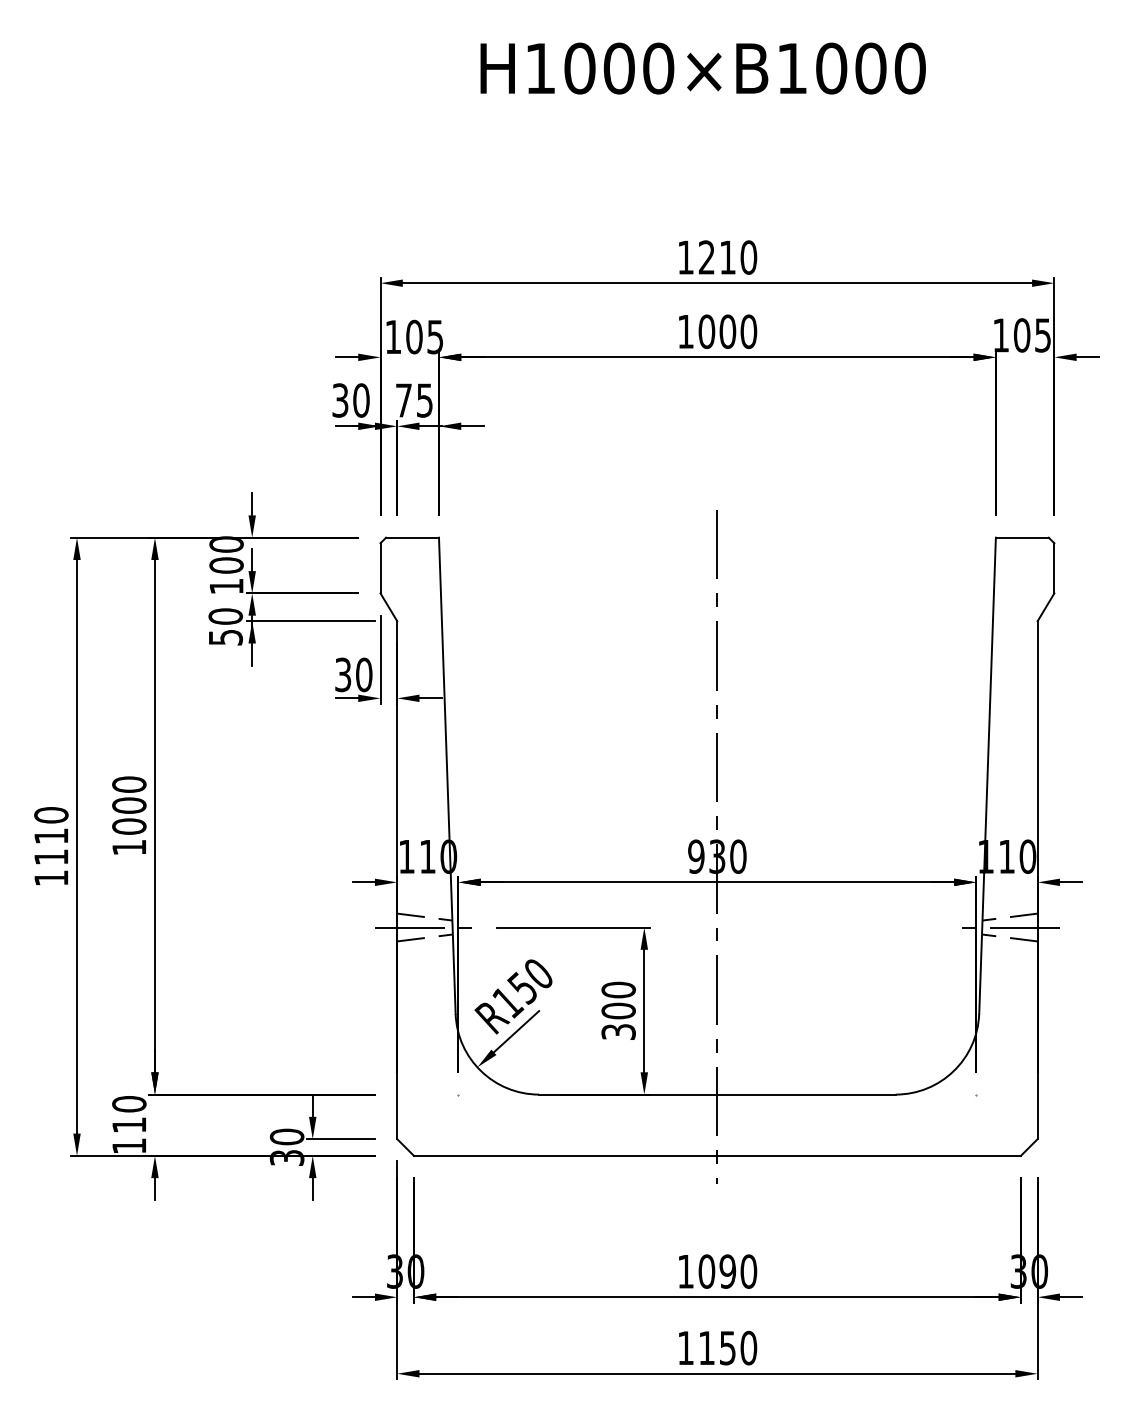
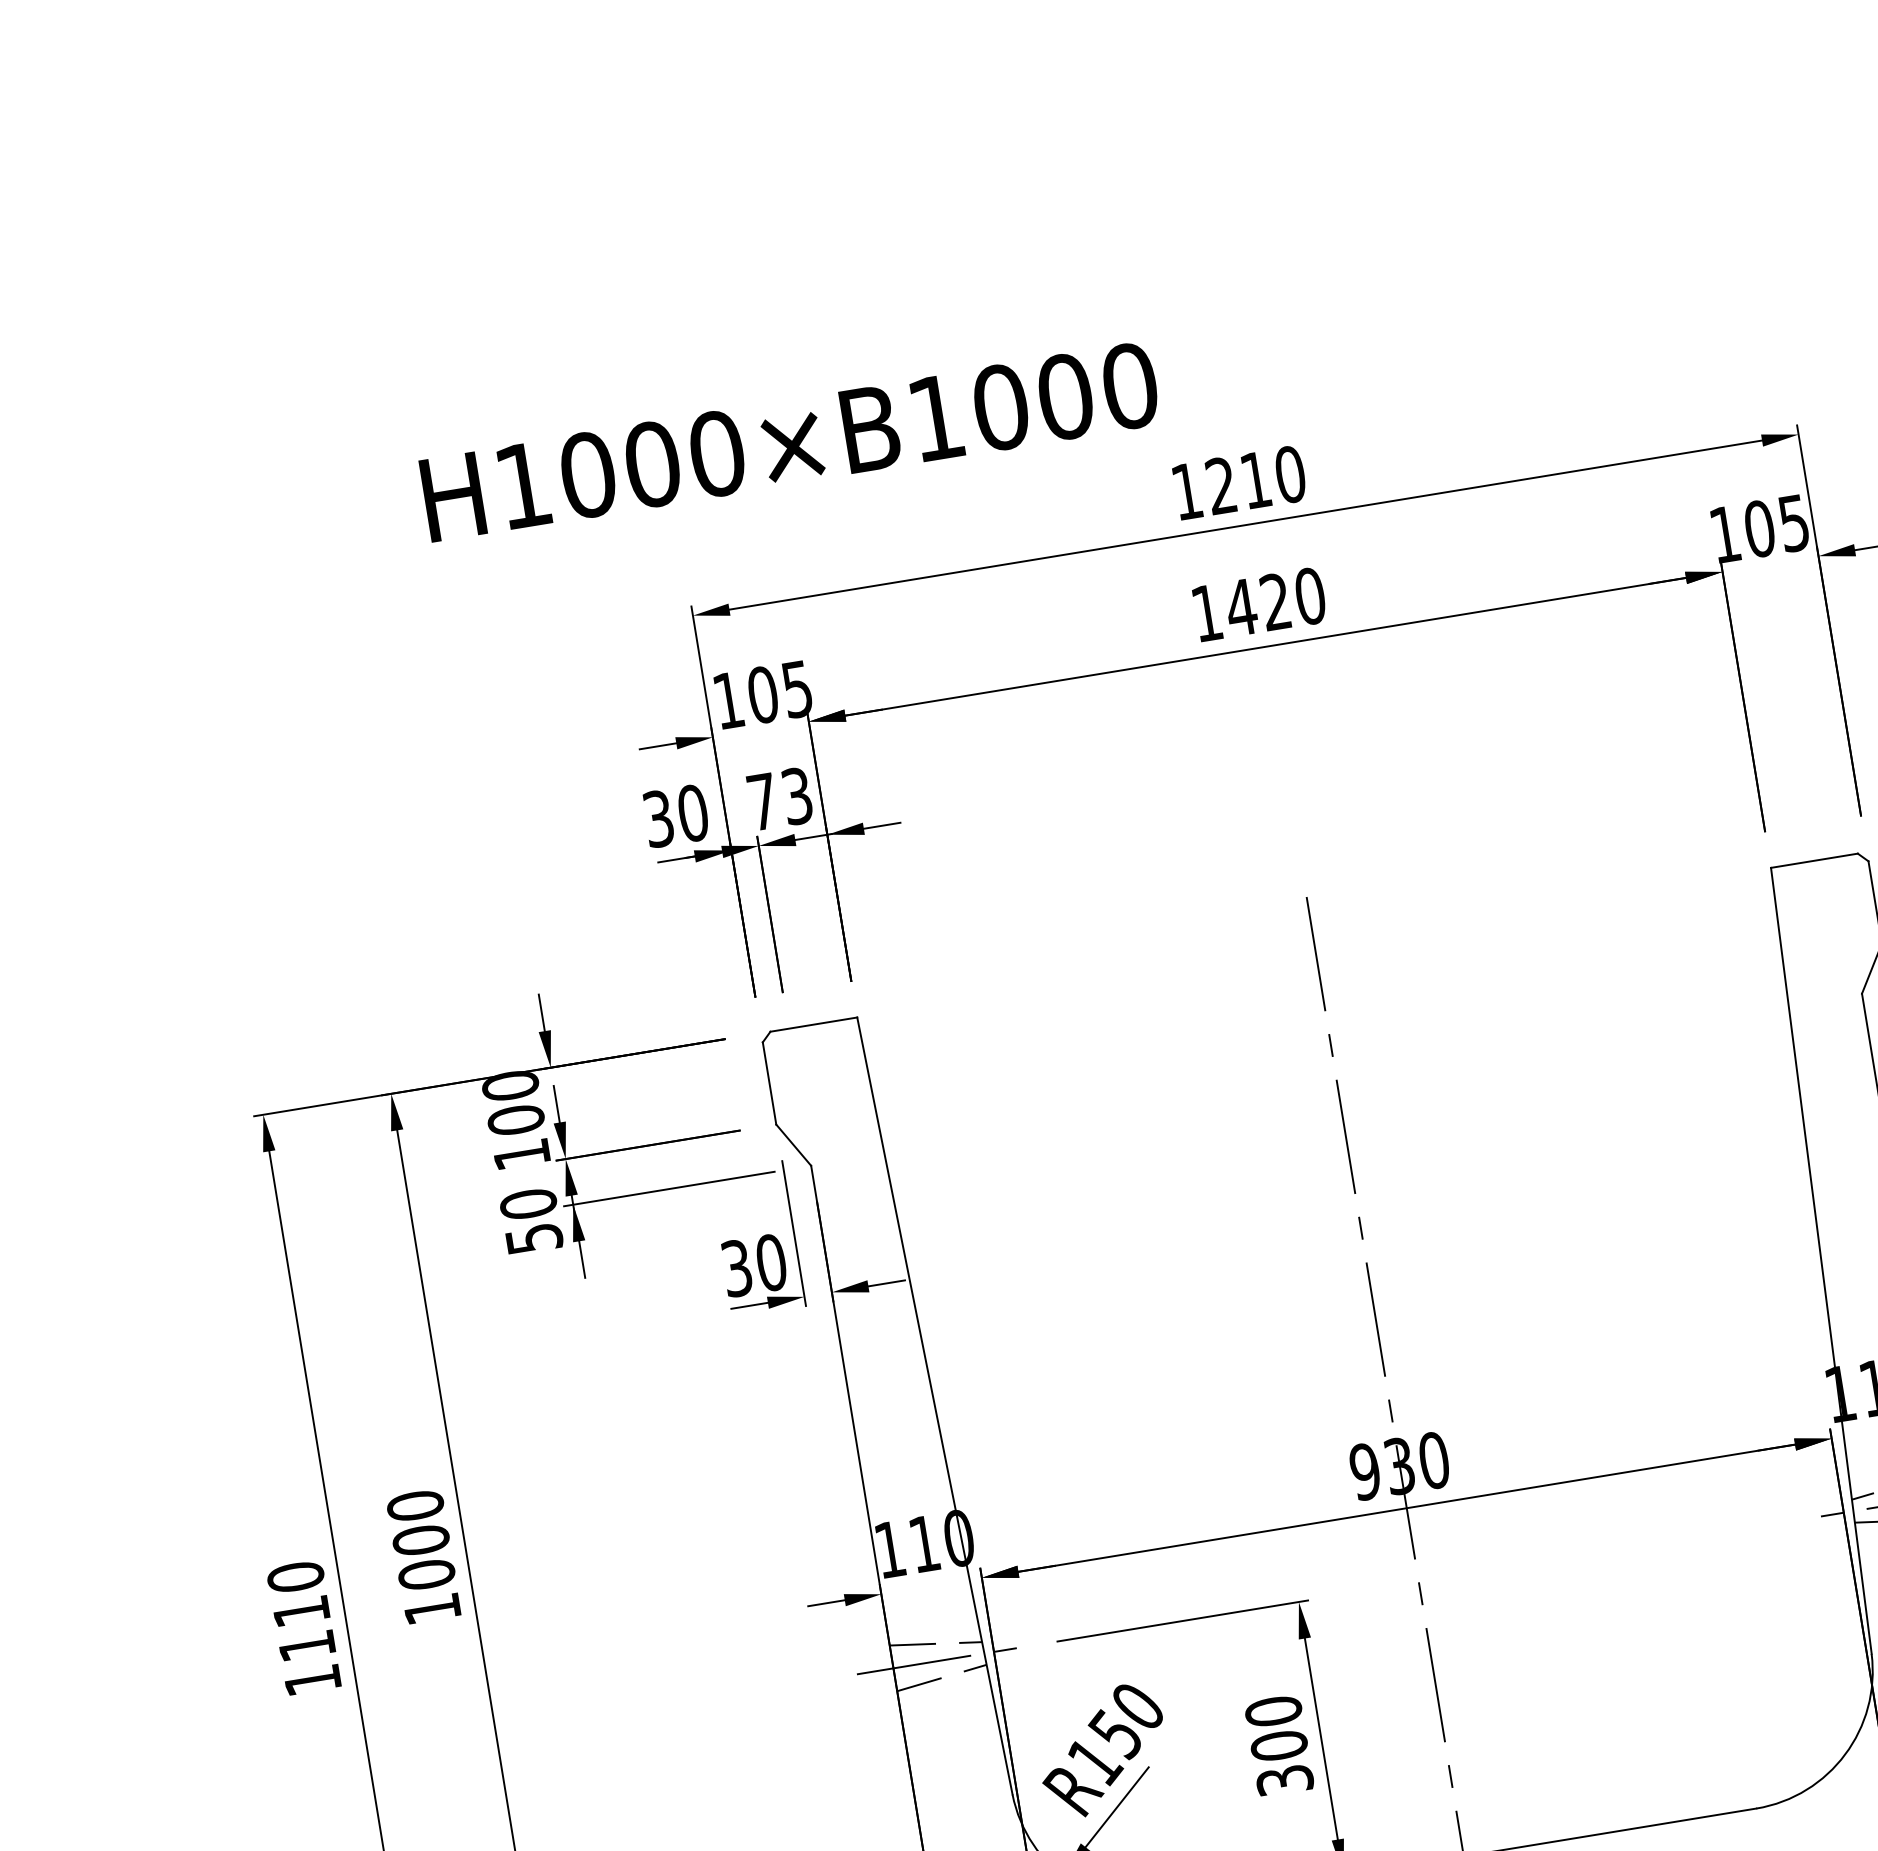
text: (702, 68) -> (789, 441), moved
text: (717, 331) -> (1258, 604), 1000 -> 1420
text: (424, 400) -> (796, 796), 75 -> 73

